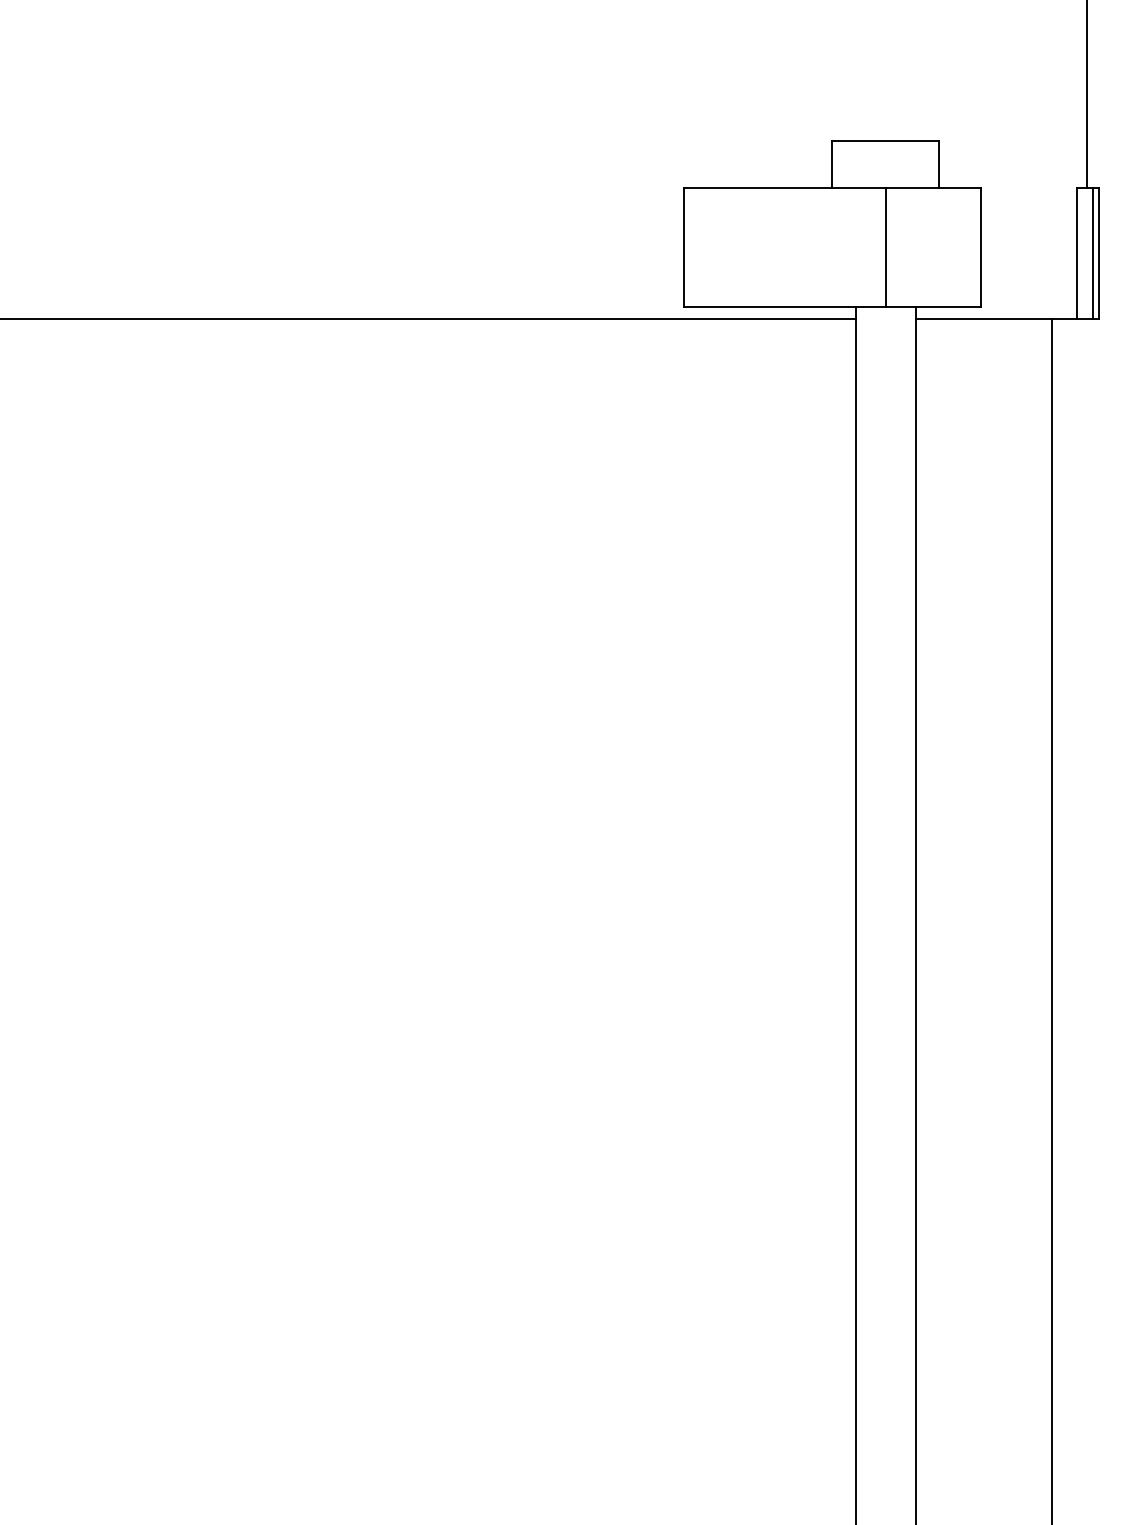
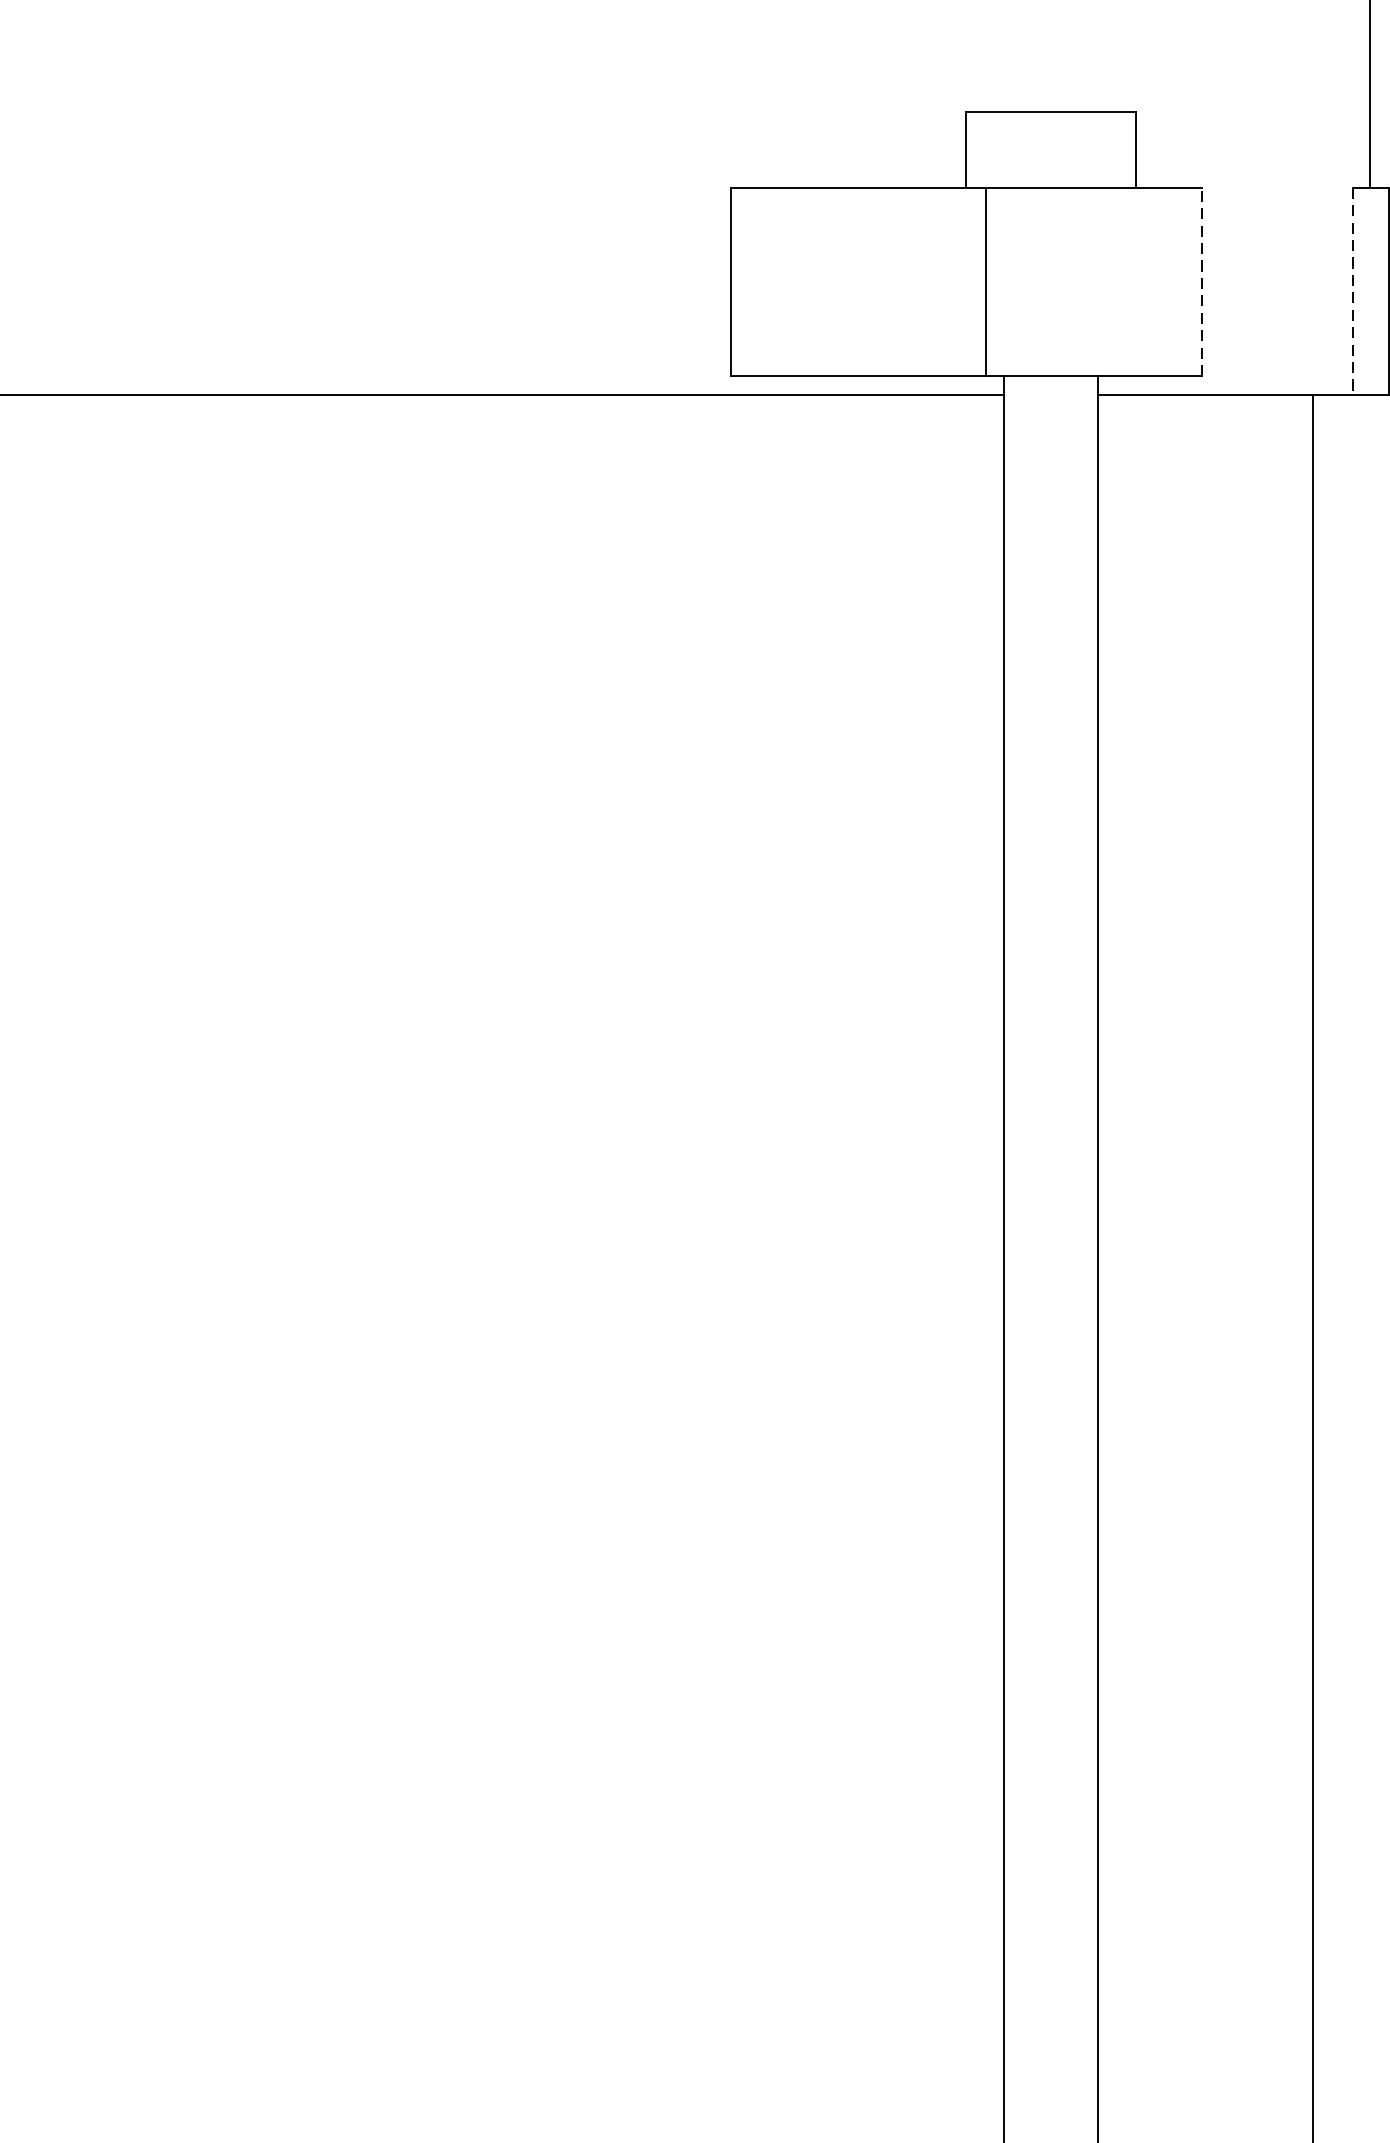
line: (885, 247) -> (985, 281), moved
line: (980, 247) -> (1200, 281), solid -> dashed
line: (1093, 253) -> (1379, 290), removed
line: (1076, 254) -> (1352, 292), solid -> dashed

